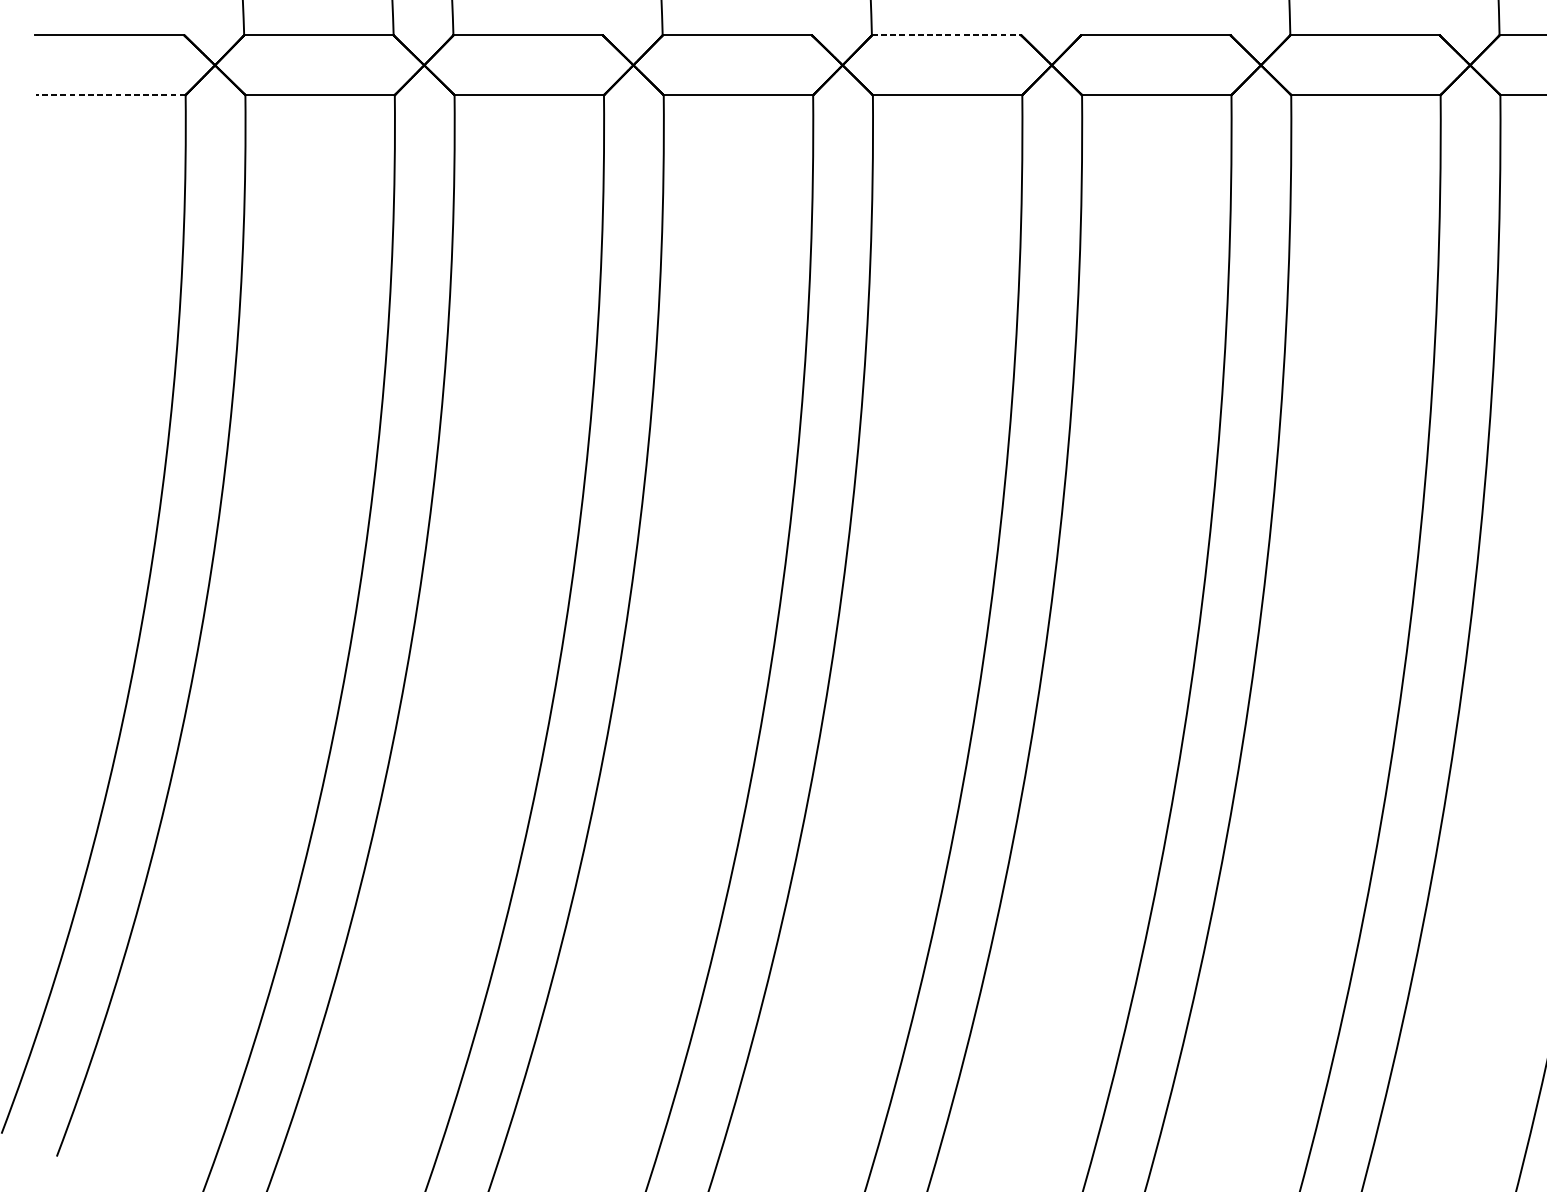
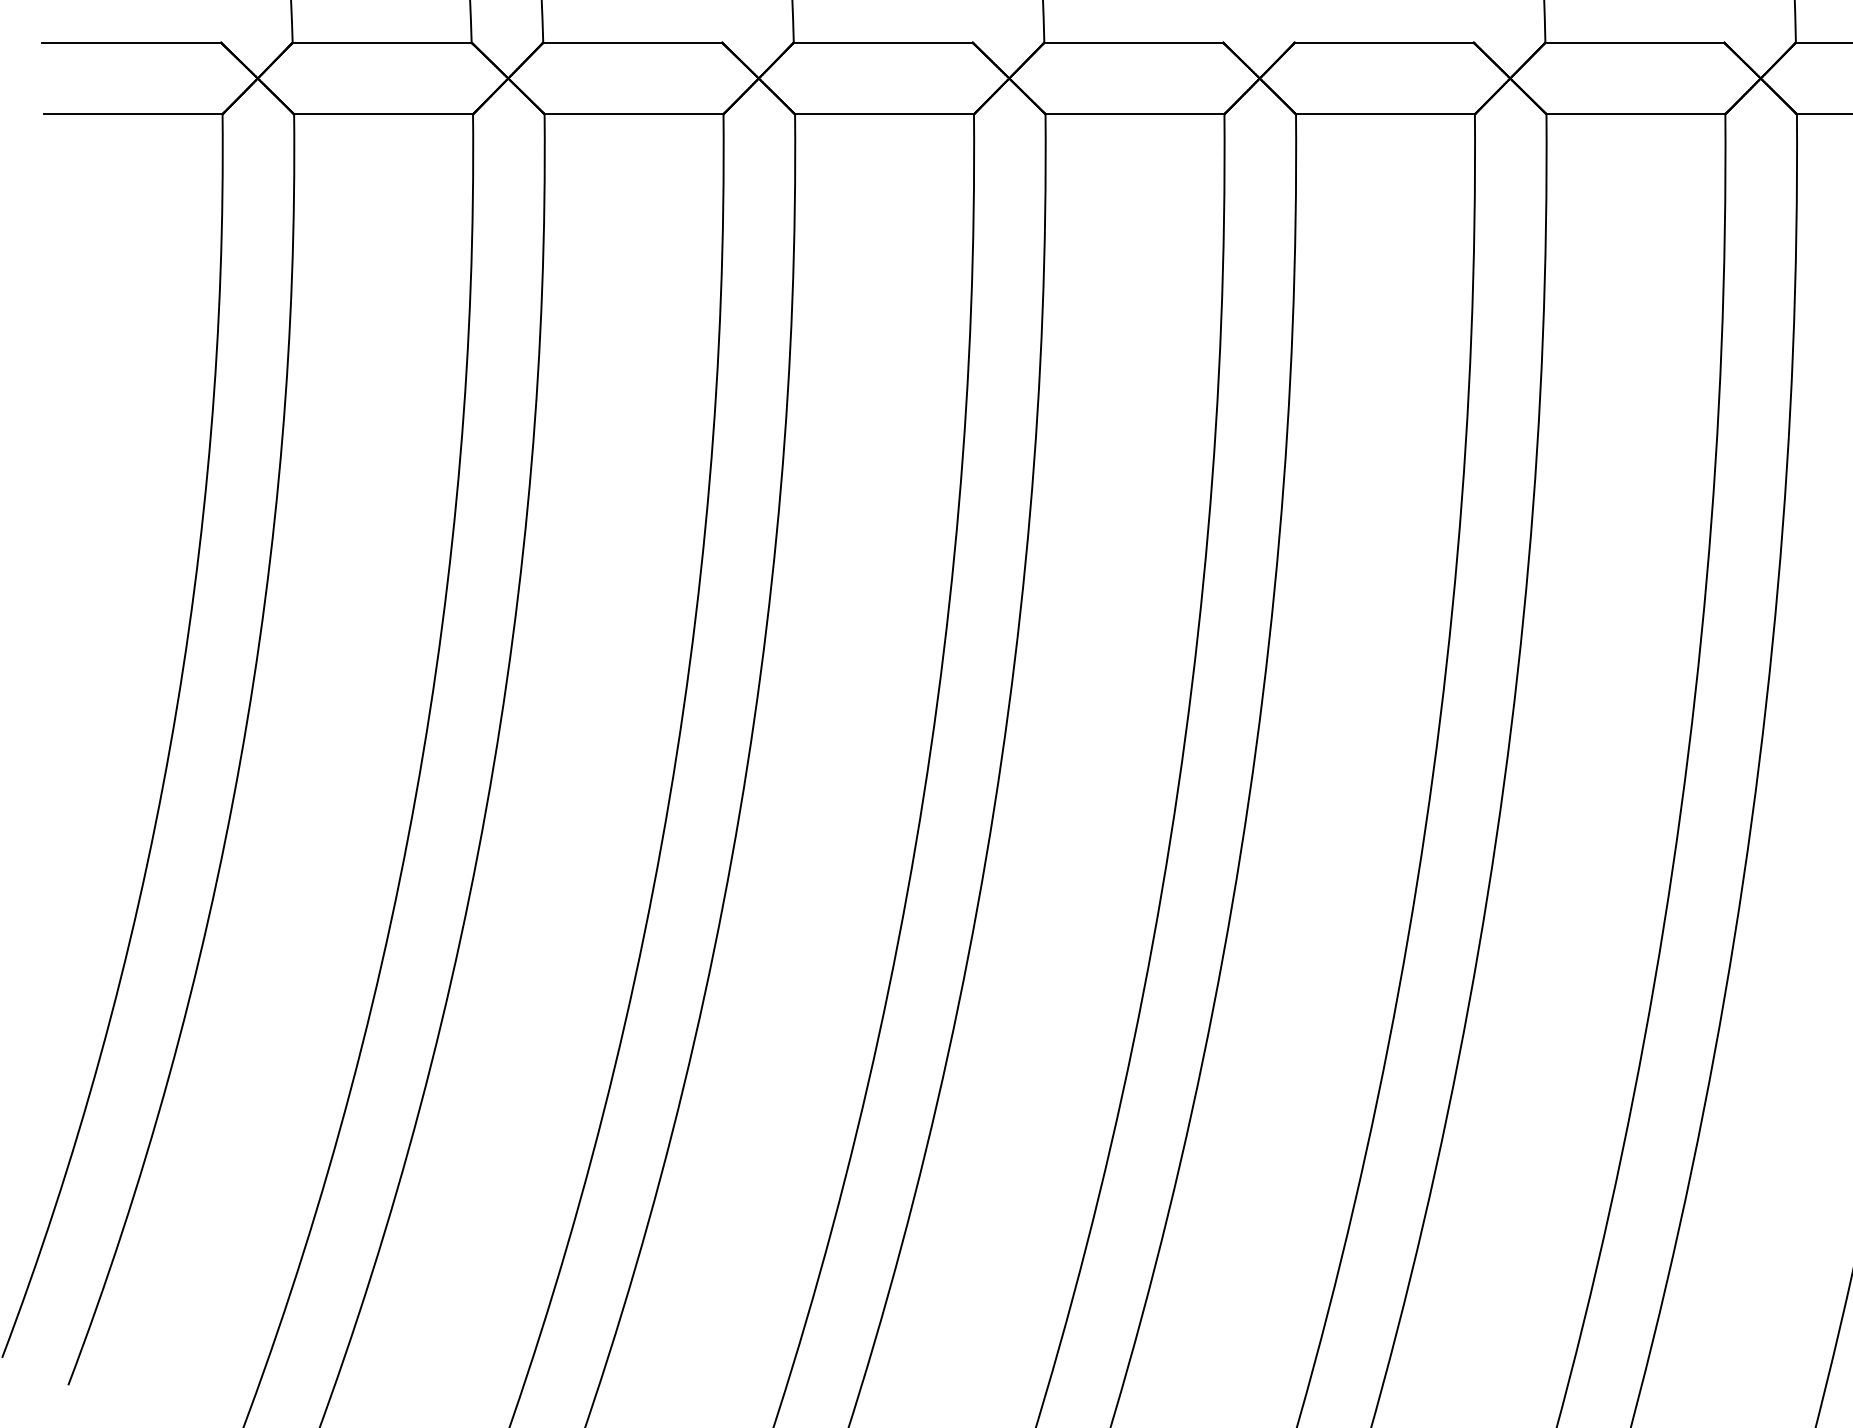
line: (947, 35) -> (1134, 42), dashed -> solid
line: (110, 95) -> (132, 114), dashed -> solid

